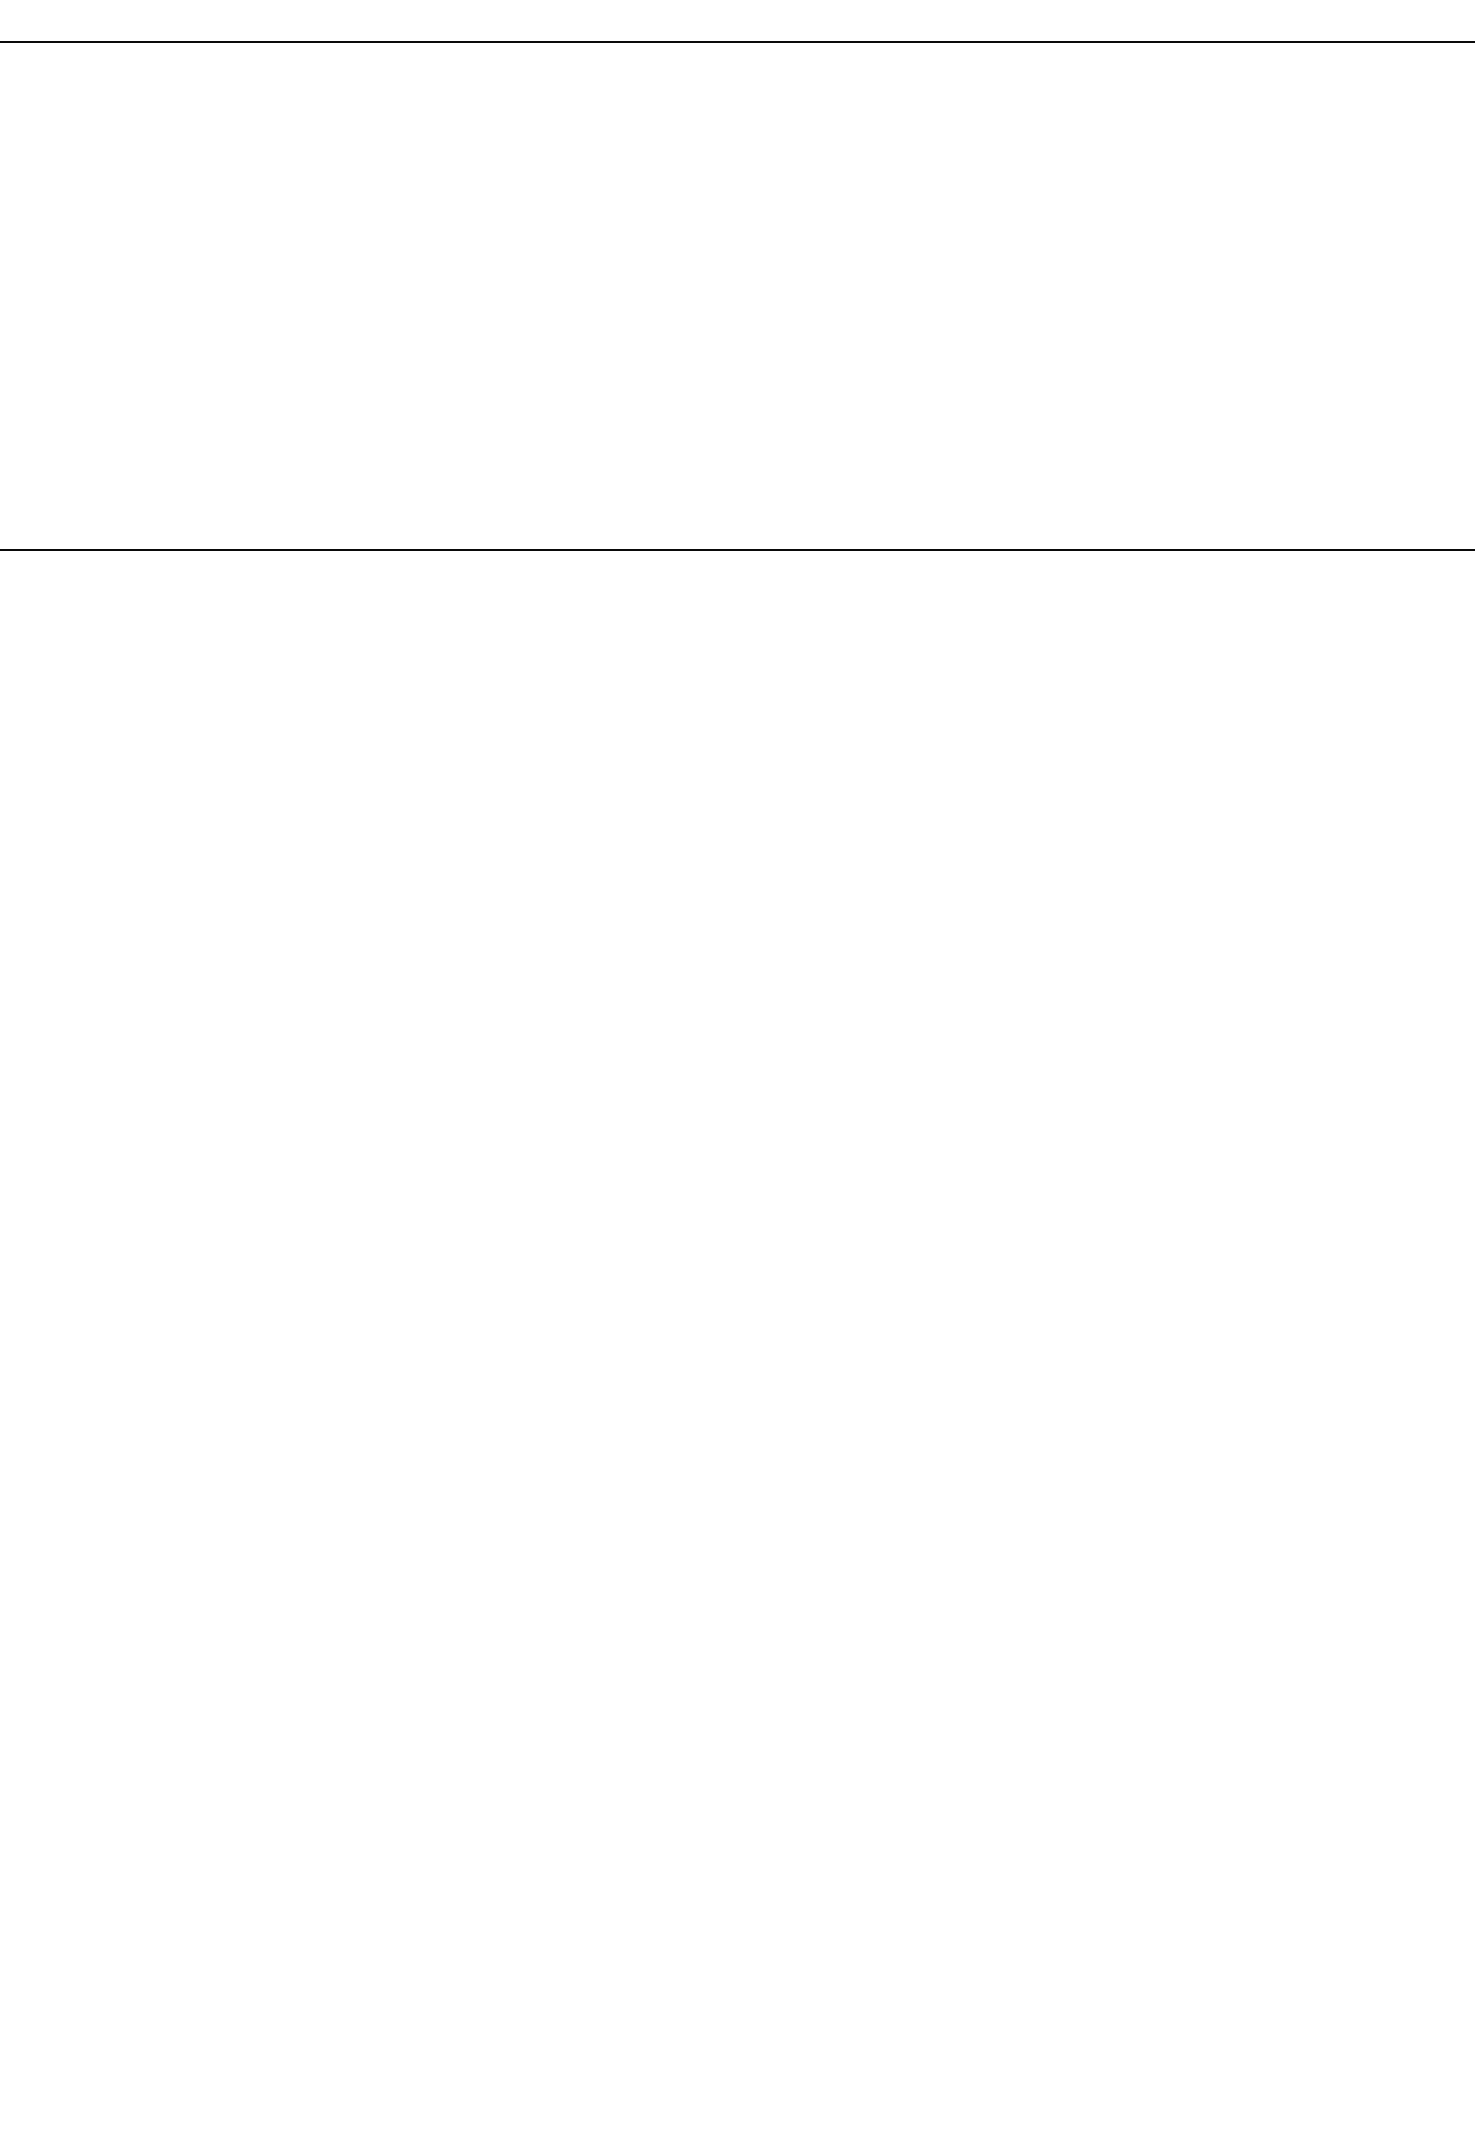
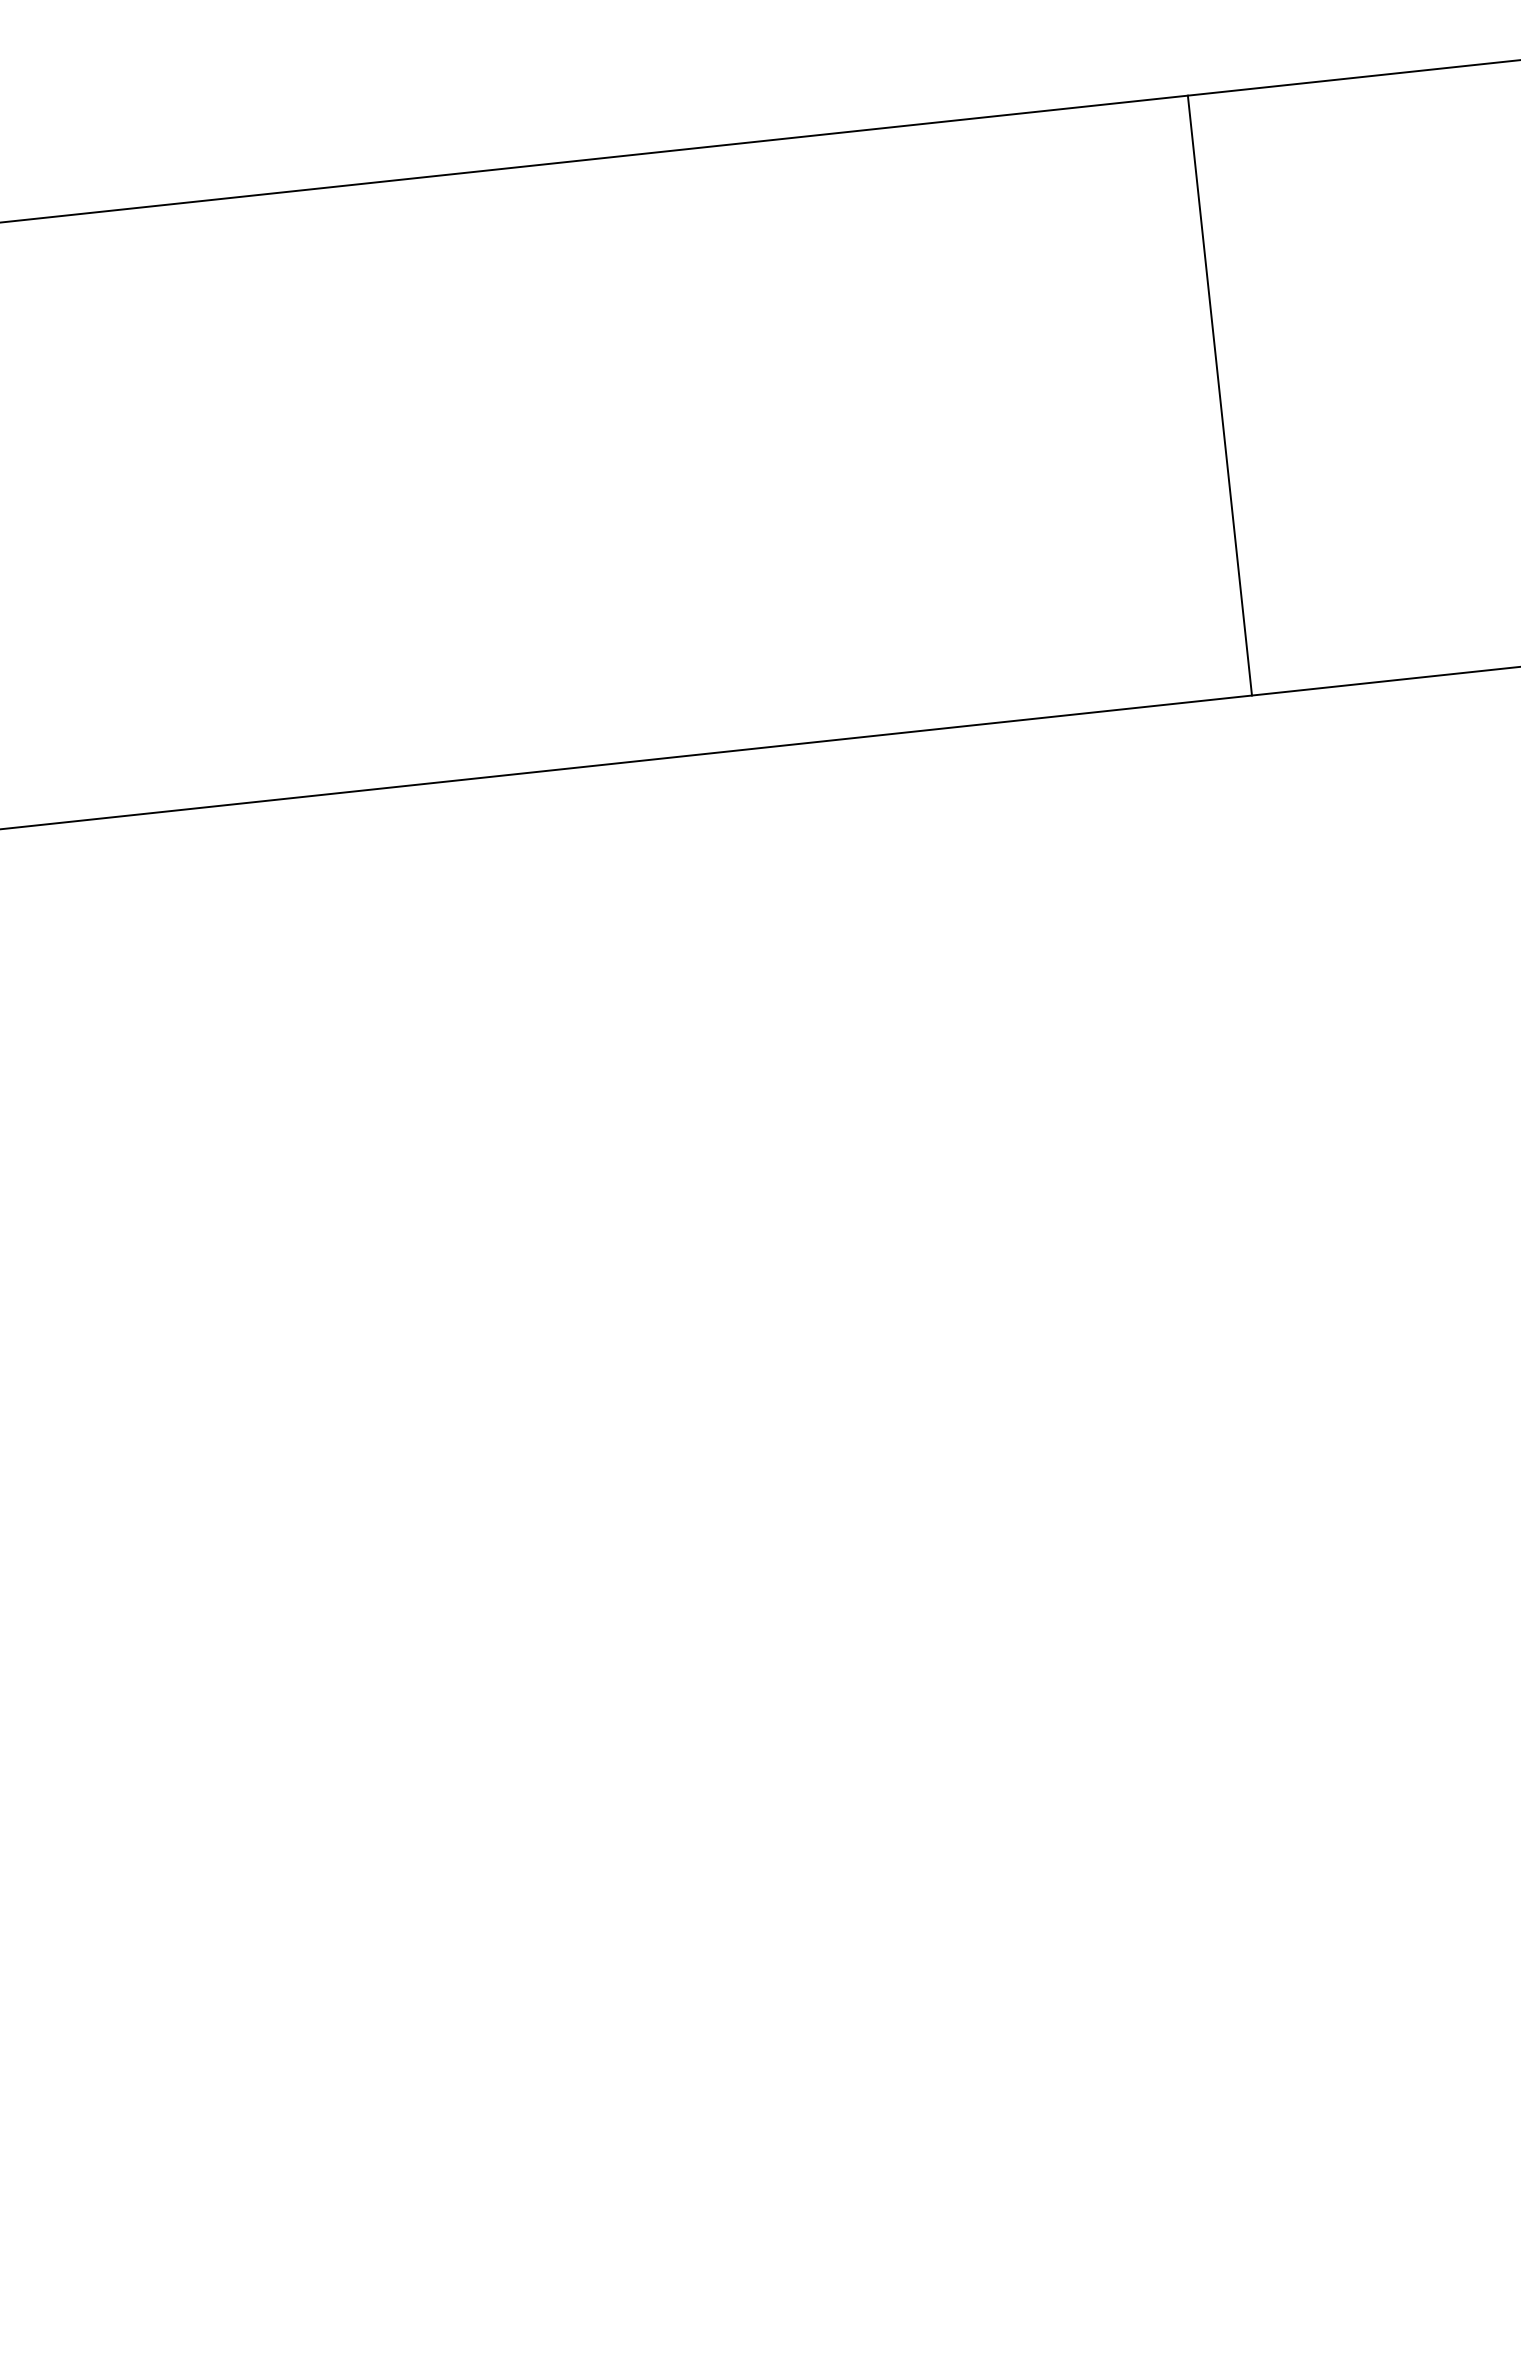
line: (1086, 295) -> (1219, 395), added

